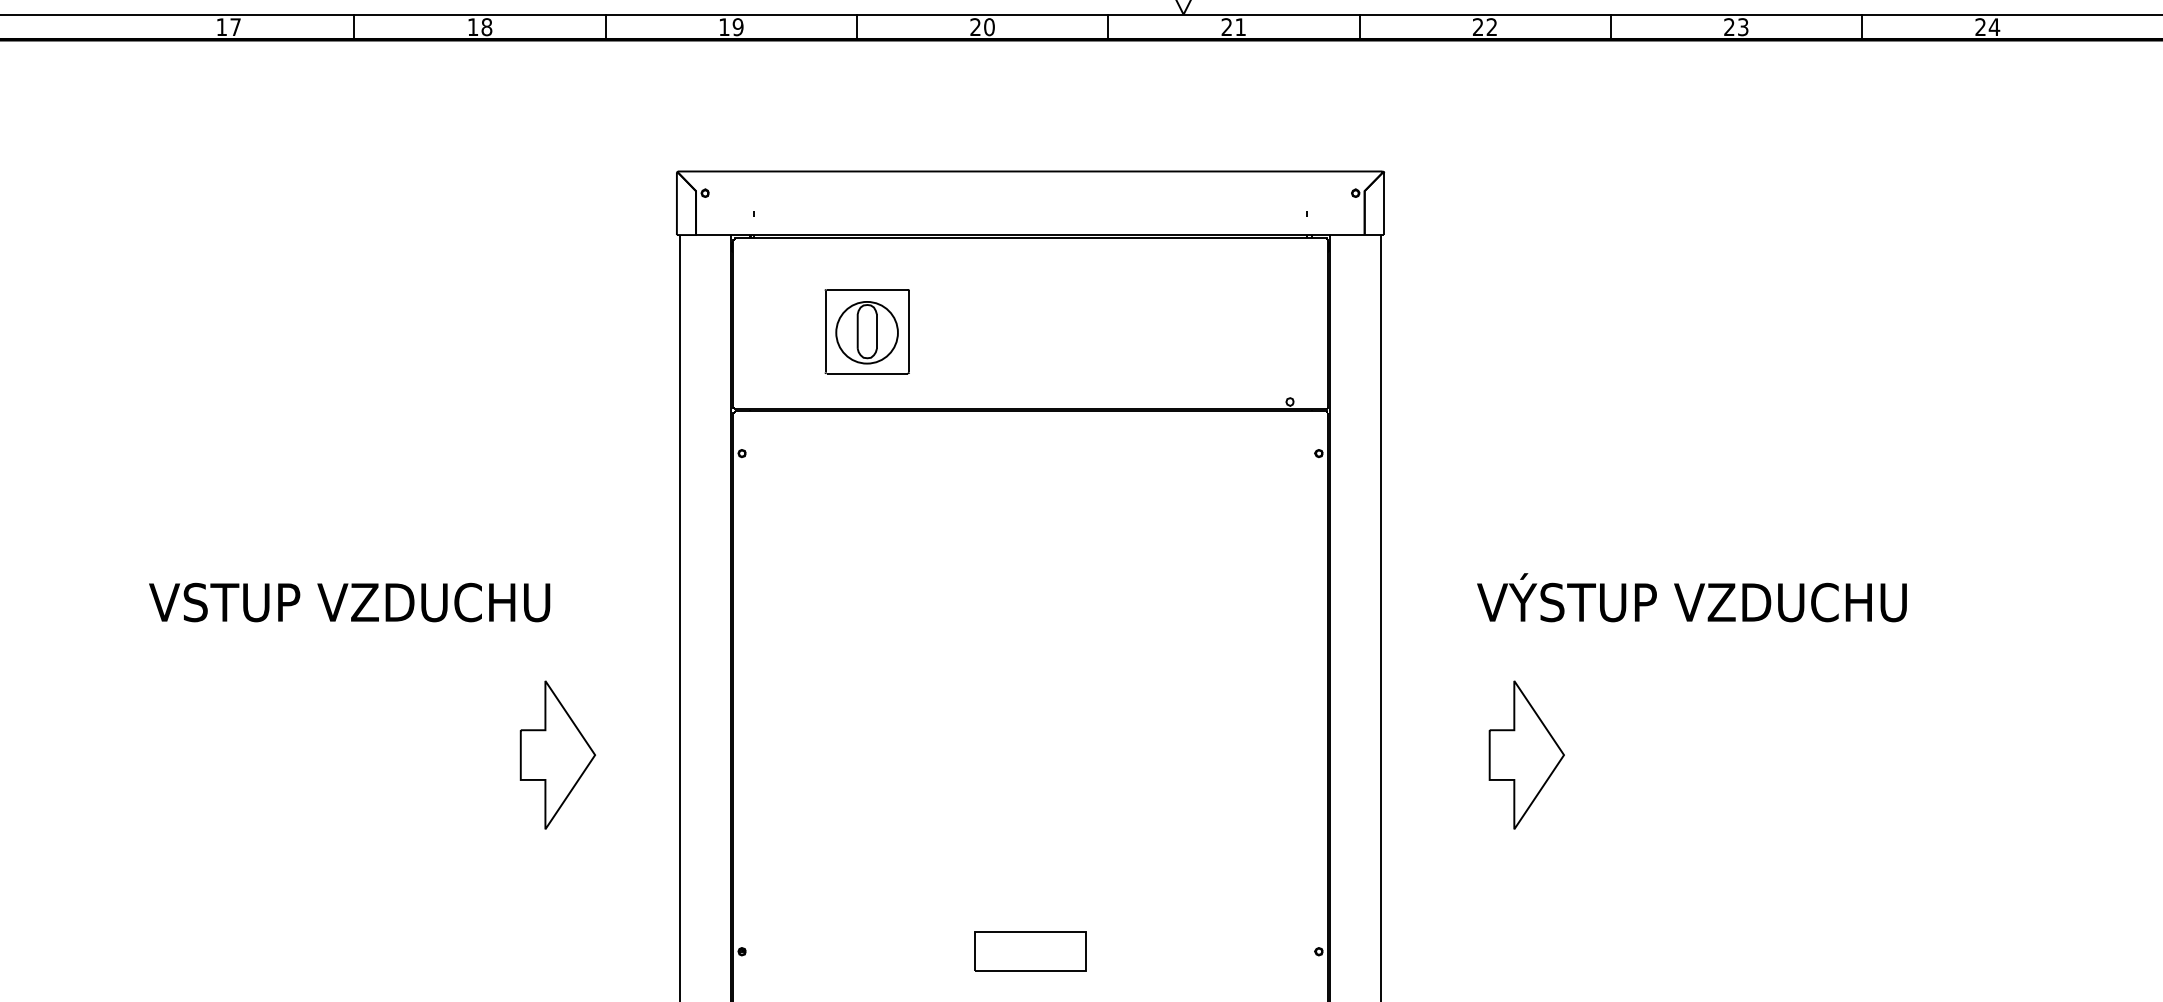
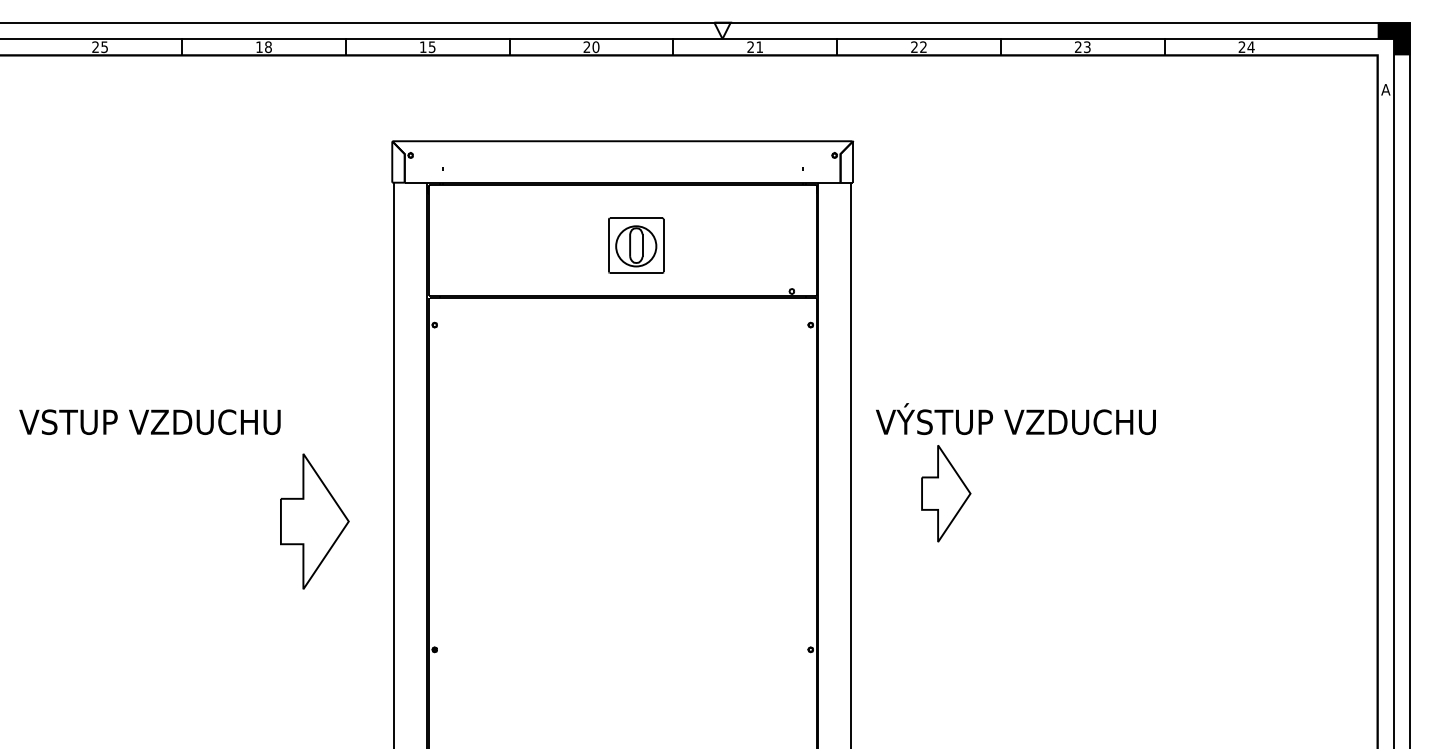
text: (737, 26) -> (431, 46), 19 -> 15
text: (227, 27) -> (99, 47), 17 -> 25
part: (867, 331) -> (636, 245), moved
text: (1691, 596) -> (1015, 418), moved
text: (348, 601) -> (149, 421), moved
part: (557, 754) -> (314, 521), size x1.4
part: (1527, 754) -> (946, 493), moved
part: (1030, 951) -> (622, 649), removed

